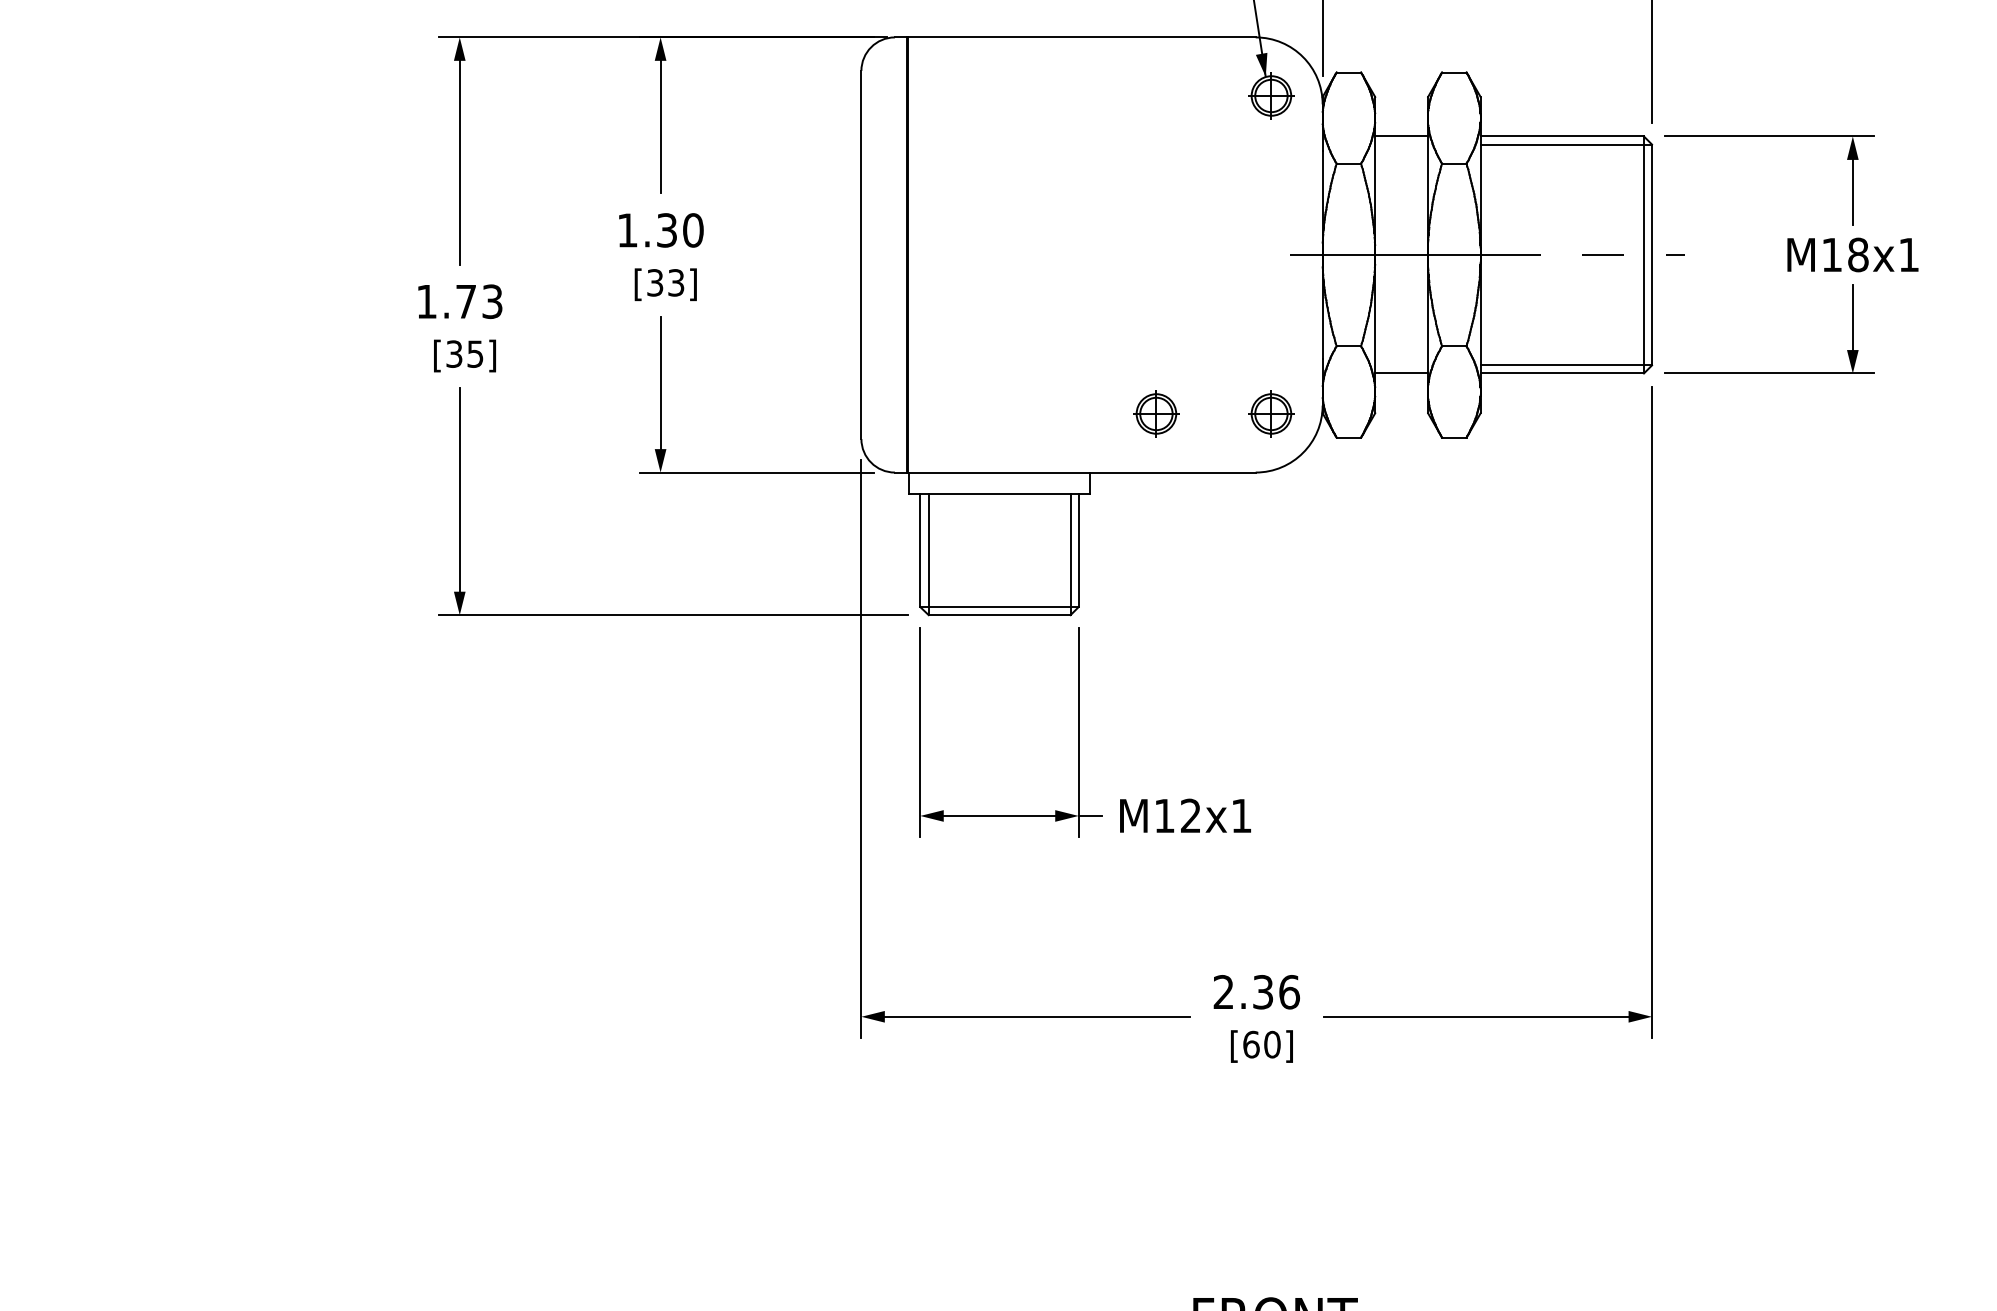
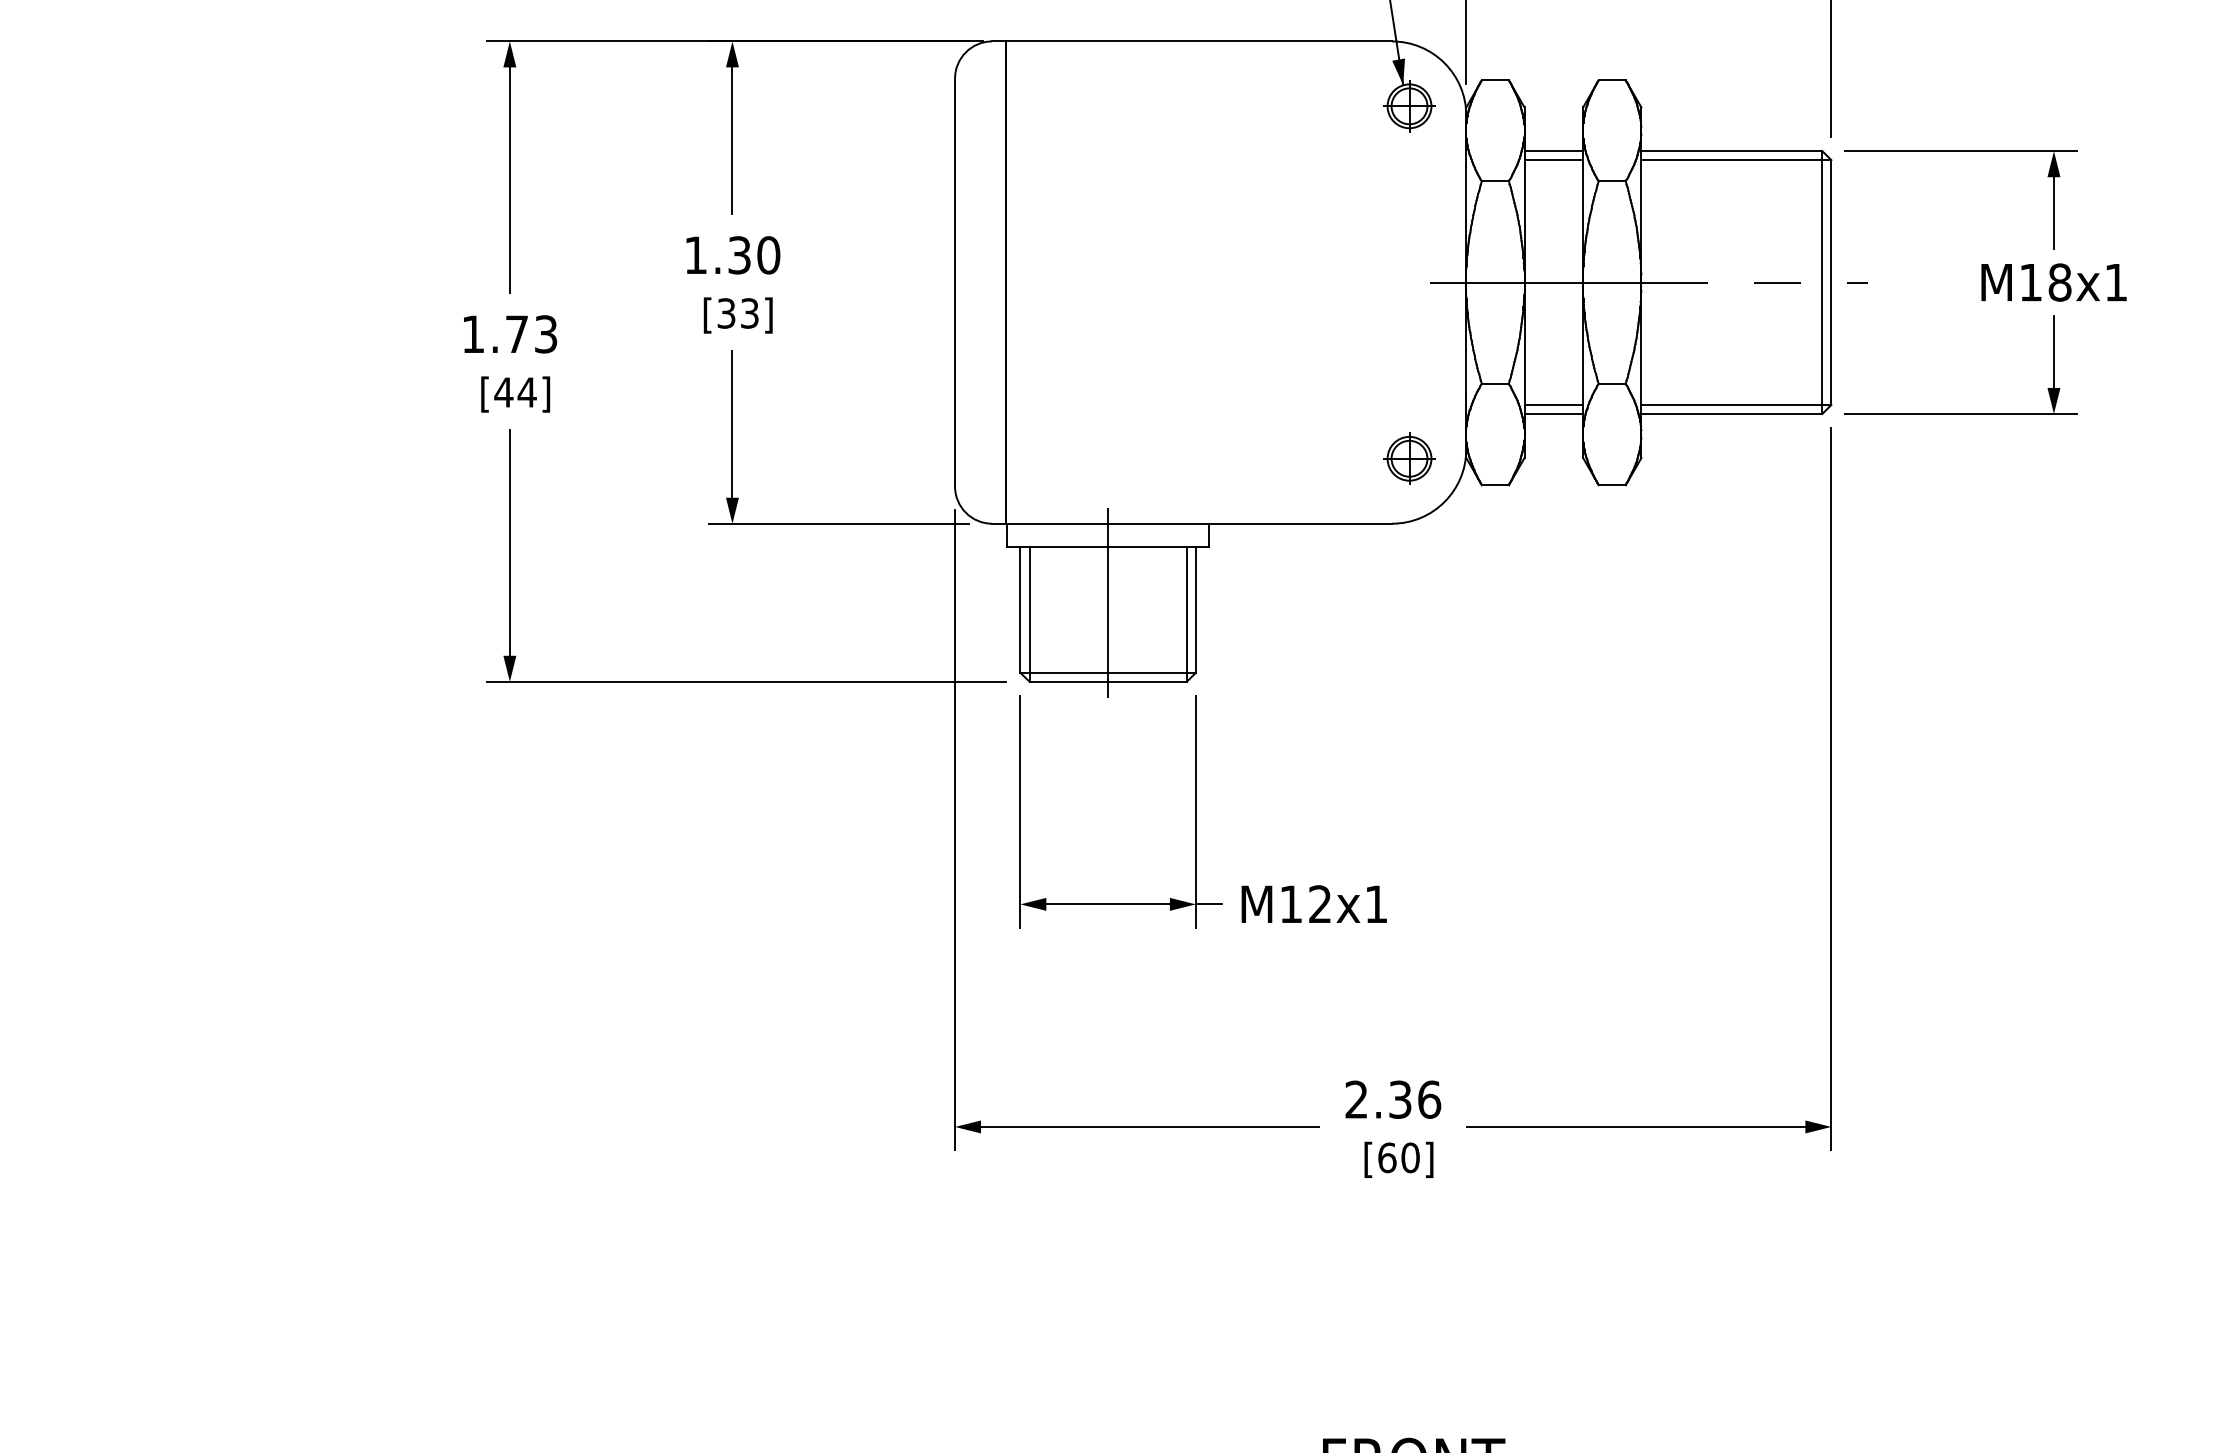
line: (1401, 144) -> (1553, 160), added
text: (464, 353) -> (515, 391), [35] -> [44]
line: (1401, 365) -> (1553, 405), added
part: (1156, 413) -> (1282, 458), removed
line: (999, 543) -> (1108, 602), added

